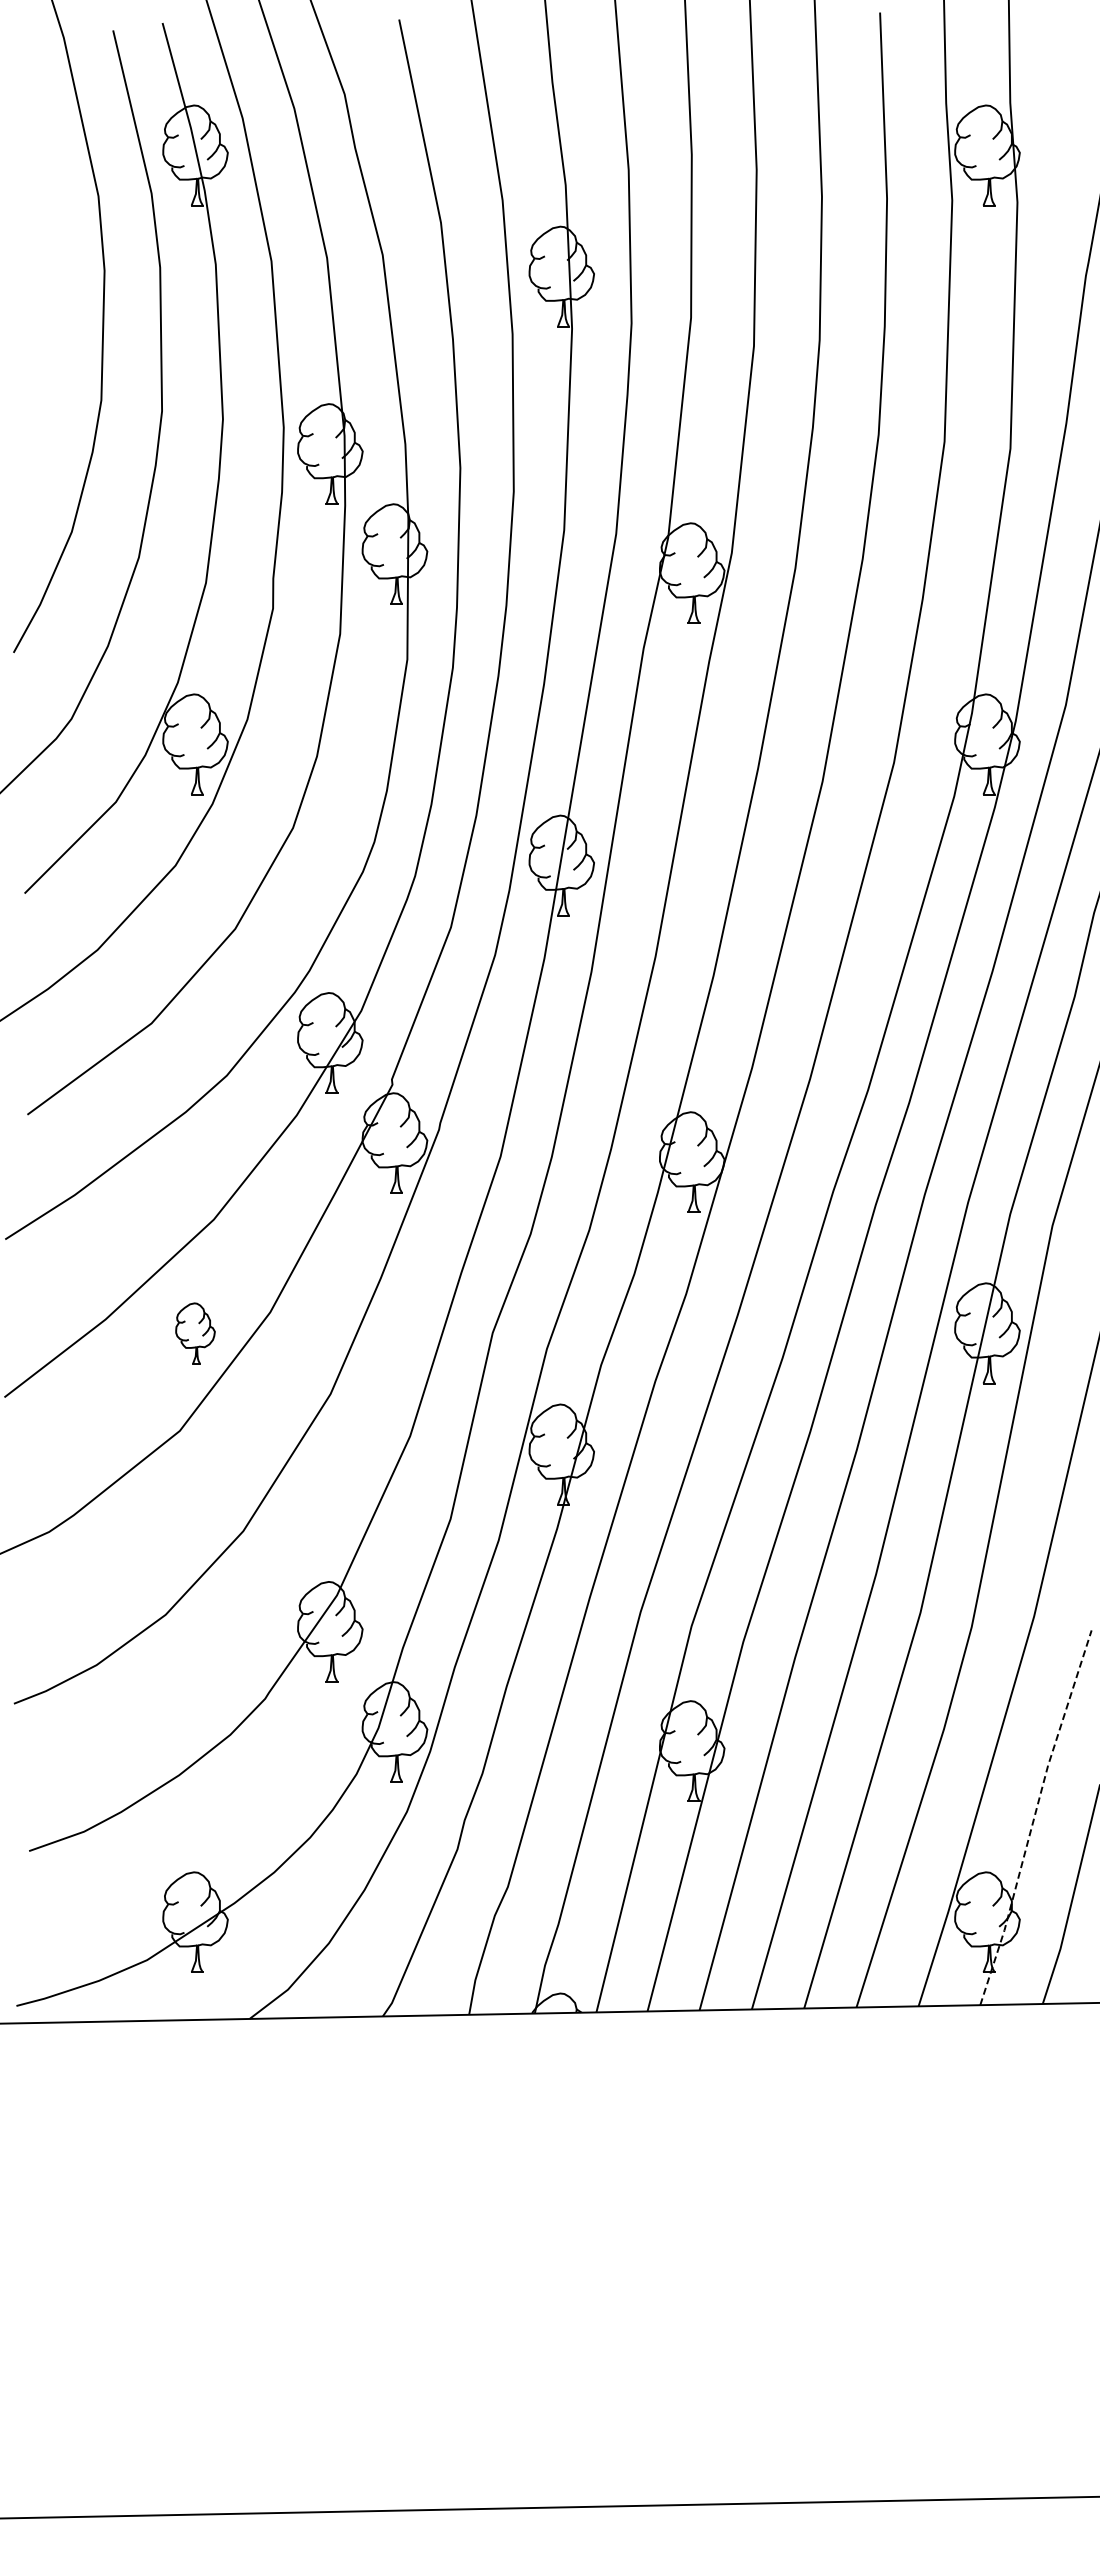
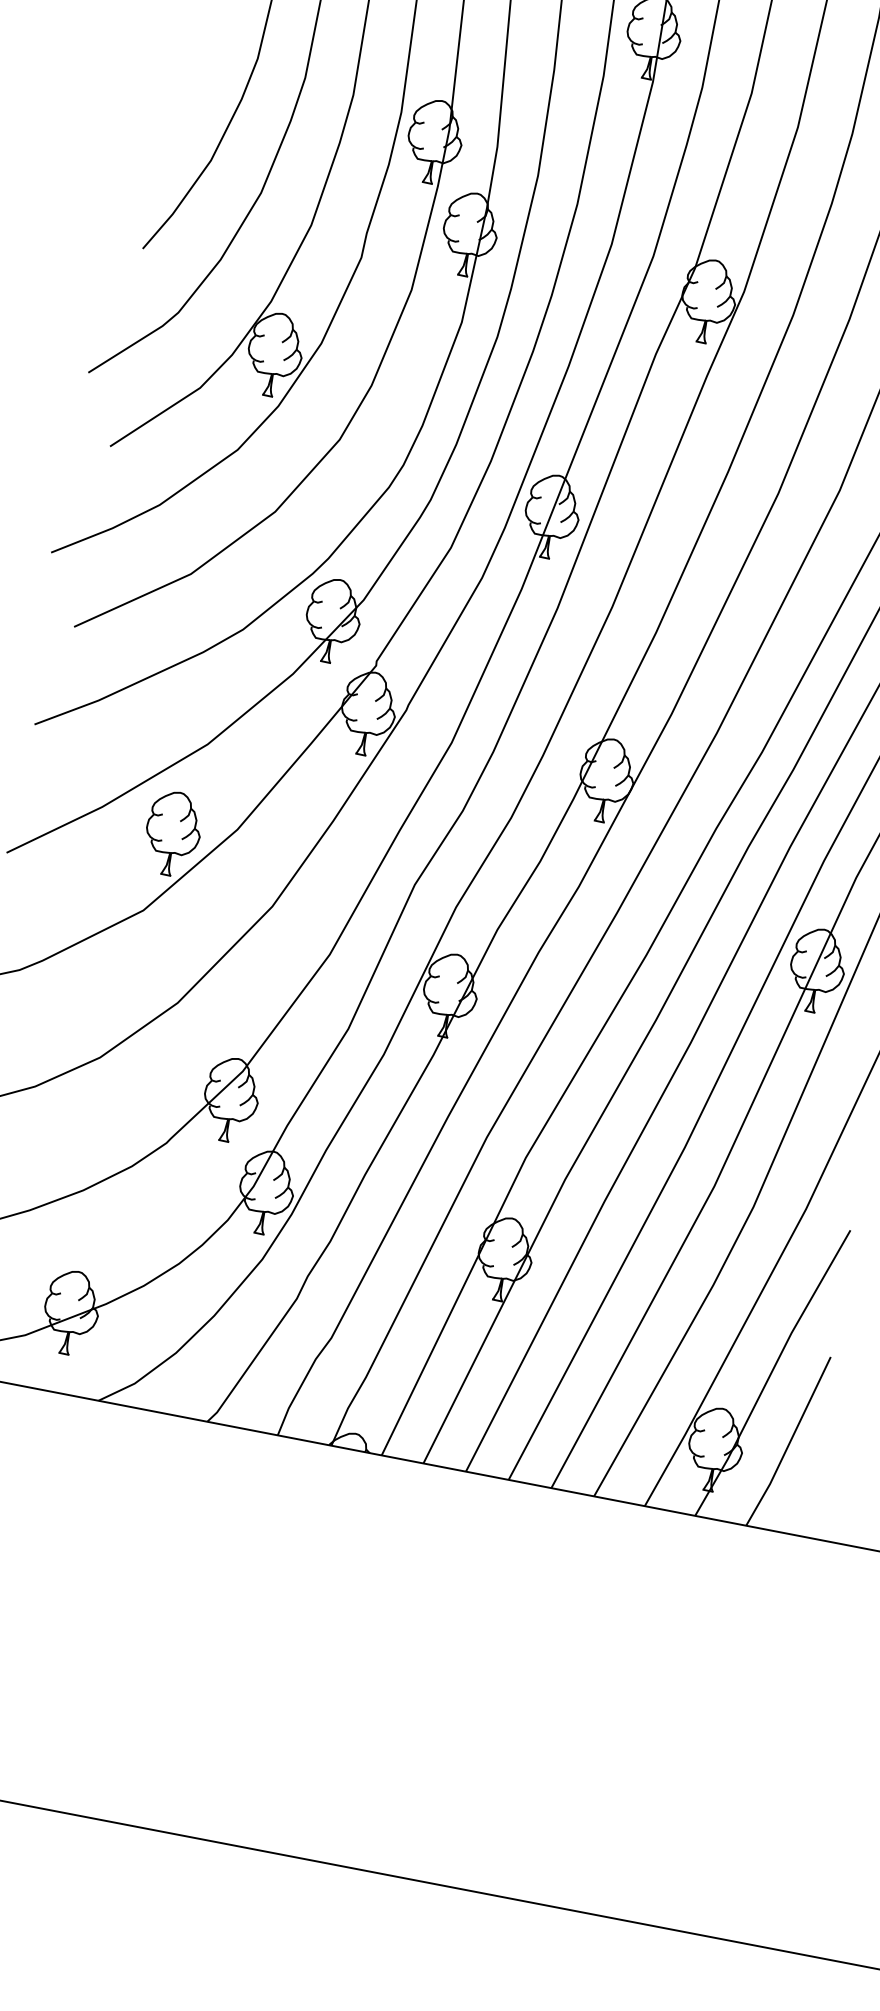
part: (195, 1333) -> (172, 833), size x1.67
line: (1034, 1816) -> (771, 1371), dashed -> solid

